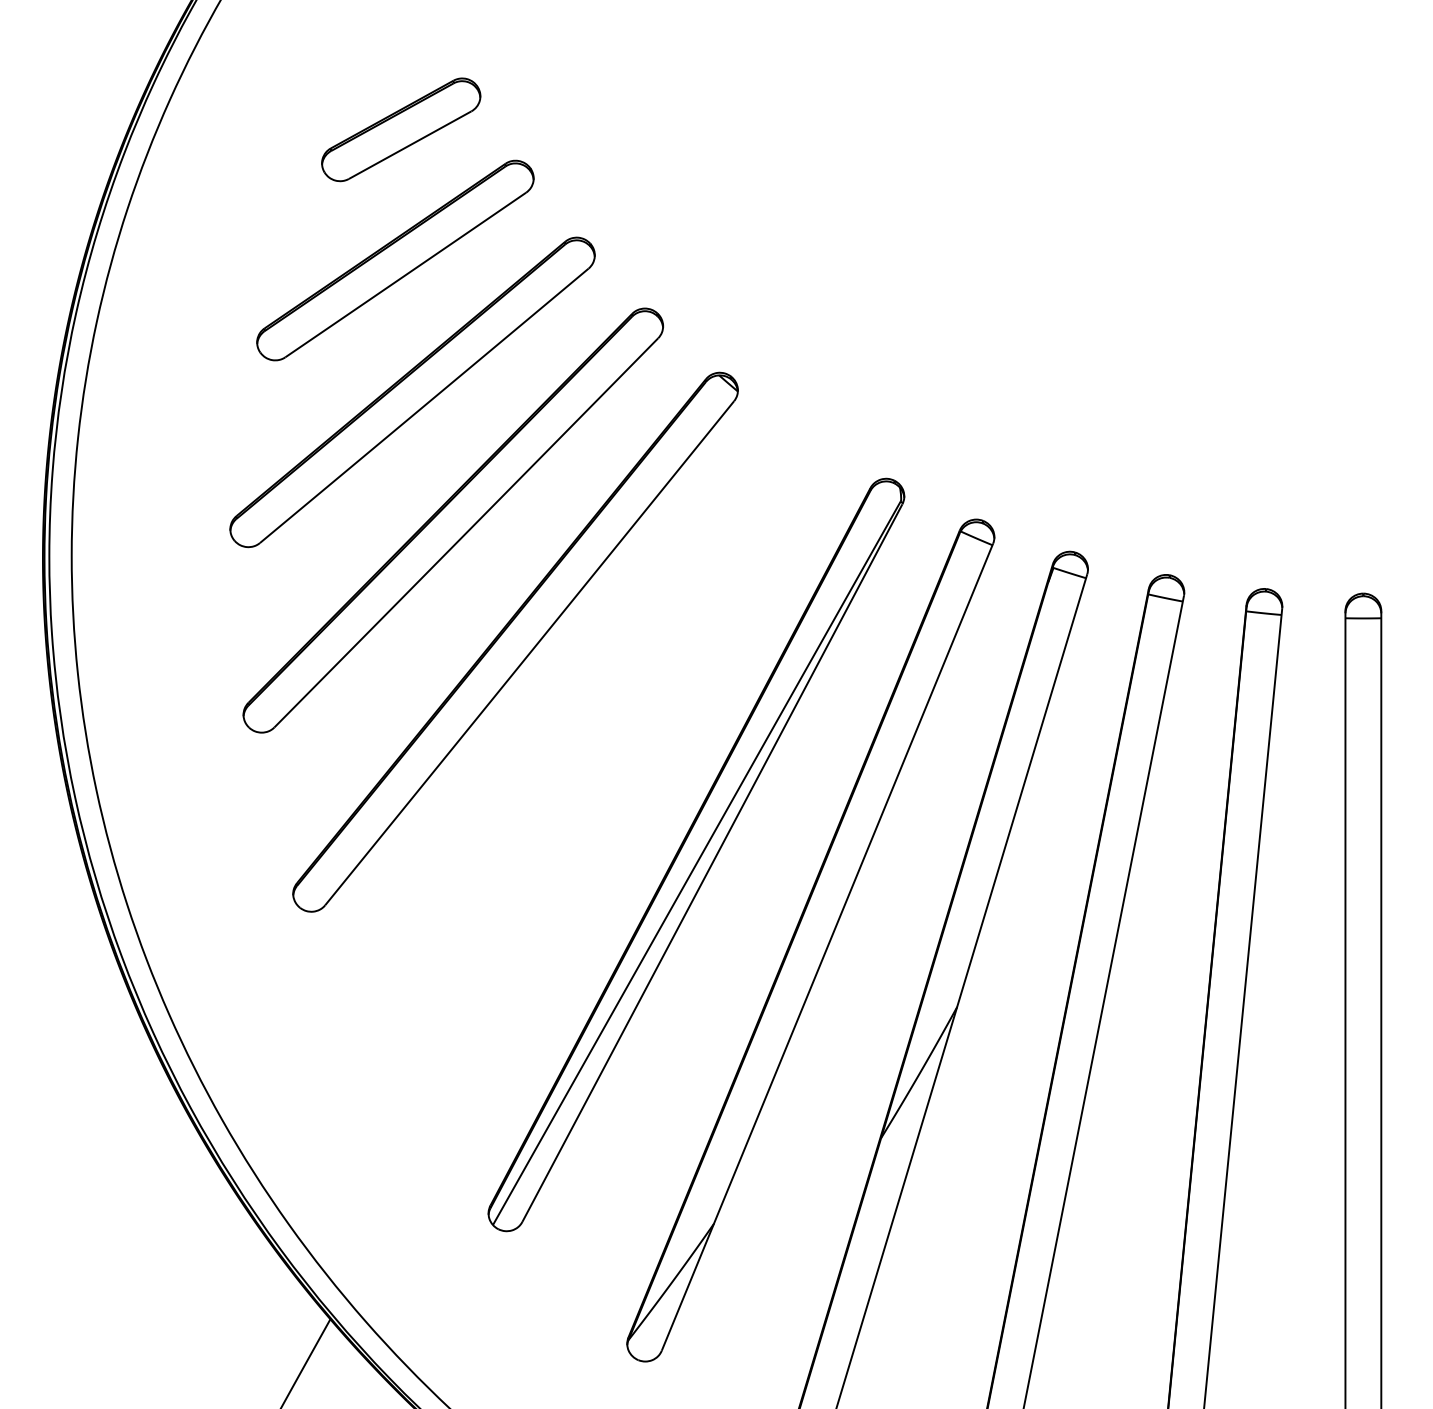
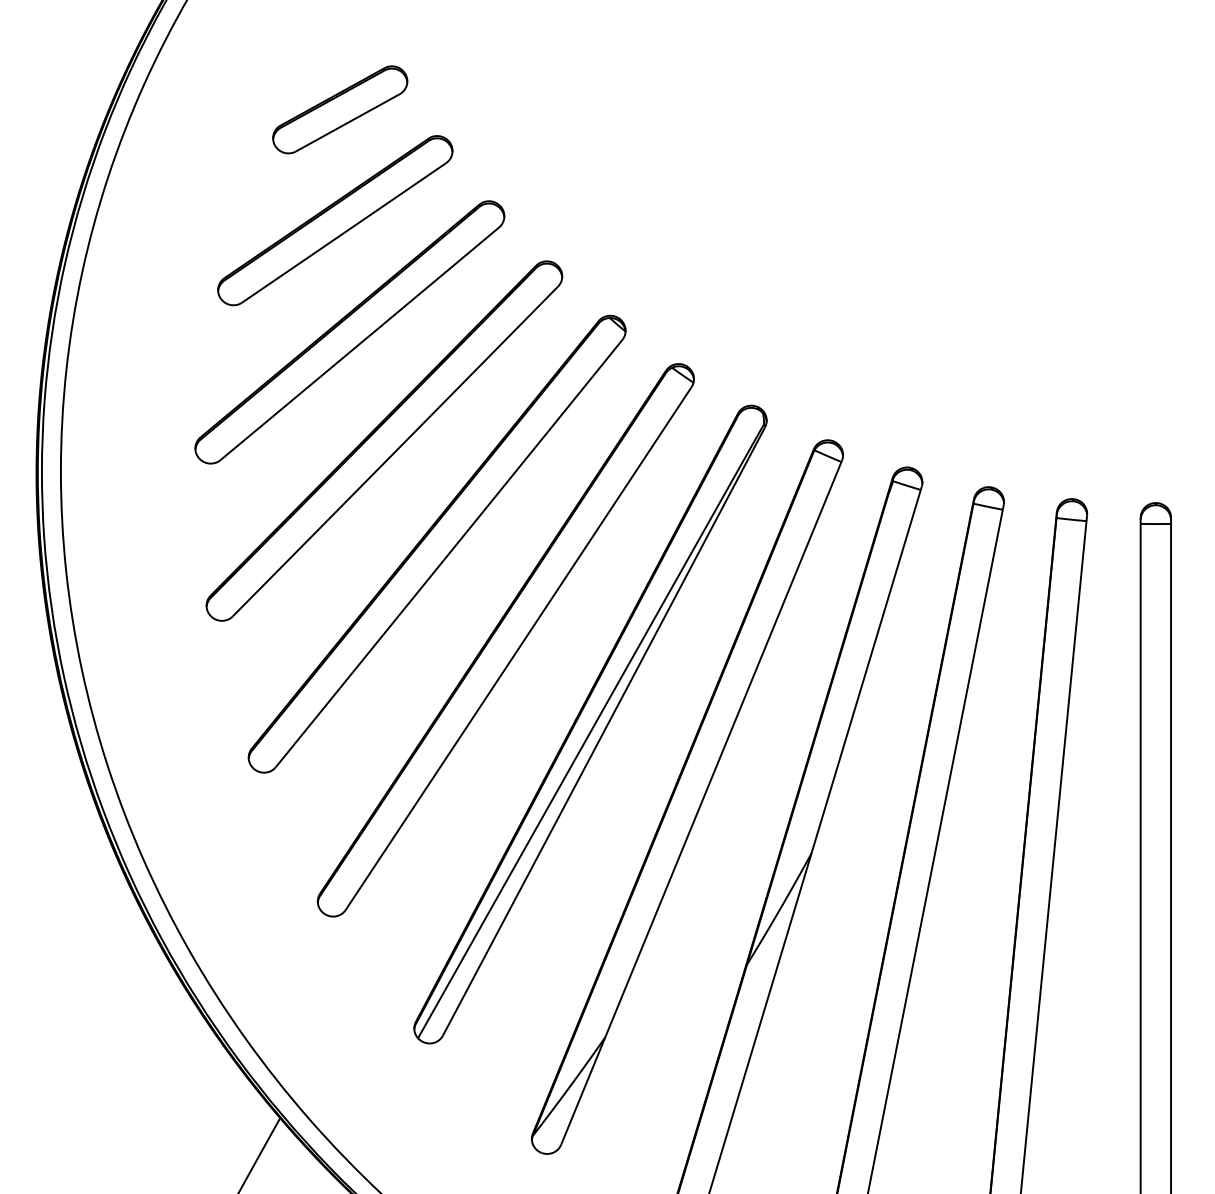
part: (596, 755) -> (505, 640), added

